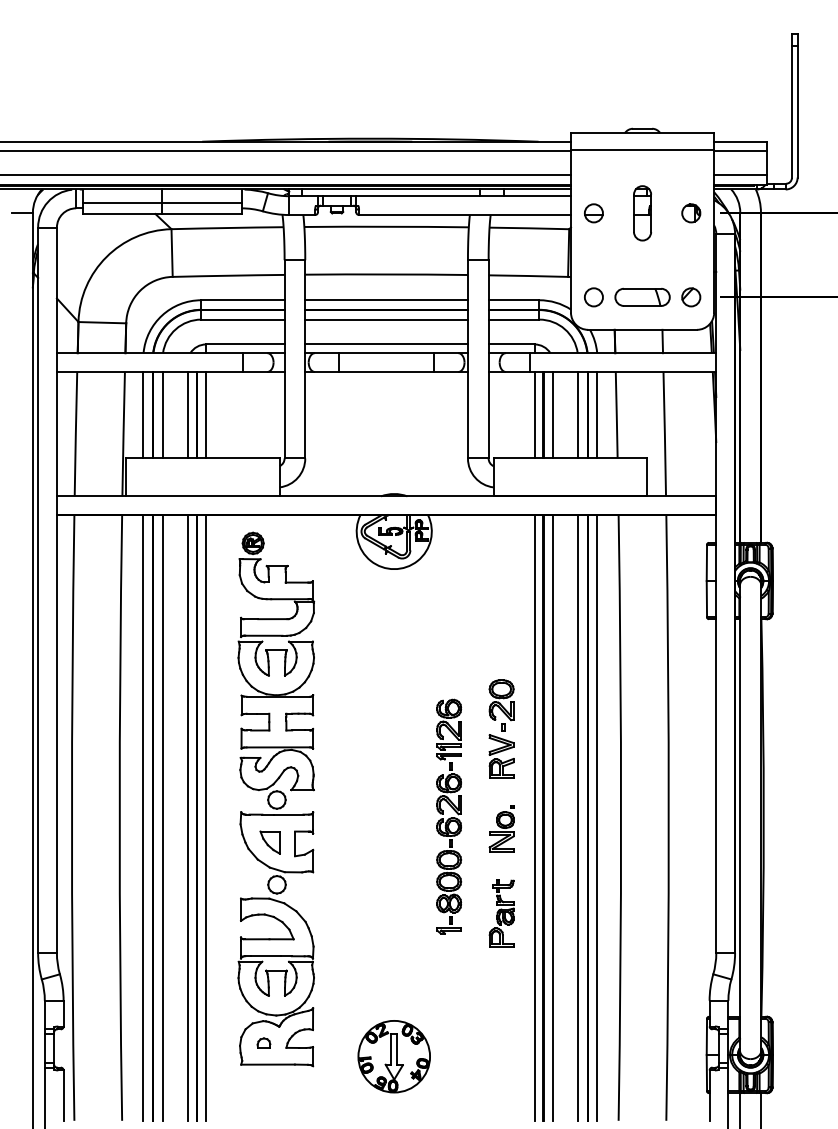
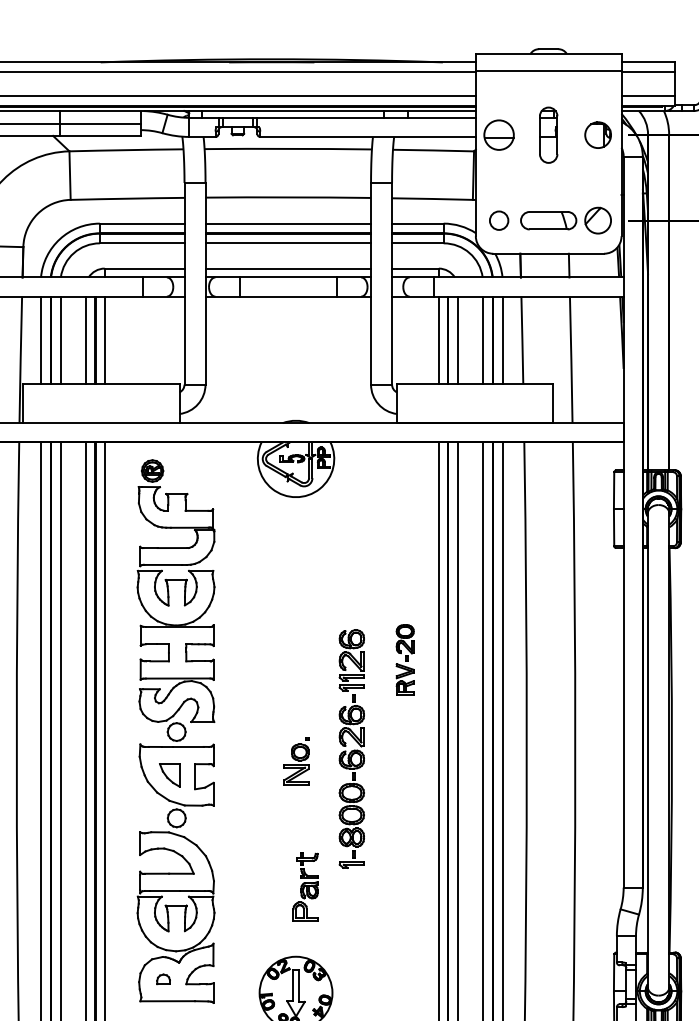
part: (593, 213) -> (498, 135), size x1.6
part: (691, 213) -> (598, 135), size x1.4
part: (691, 297) -> (598, 220), size x1.4
part: (501, 728) -> (405, 659), size x0.7
part: (501, 828) -> (296, 761), moved
part: (501, 913) -> (305, 887), moved

